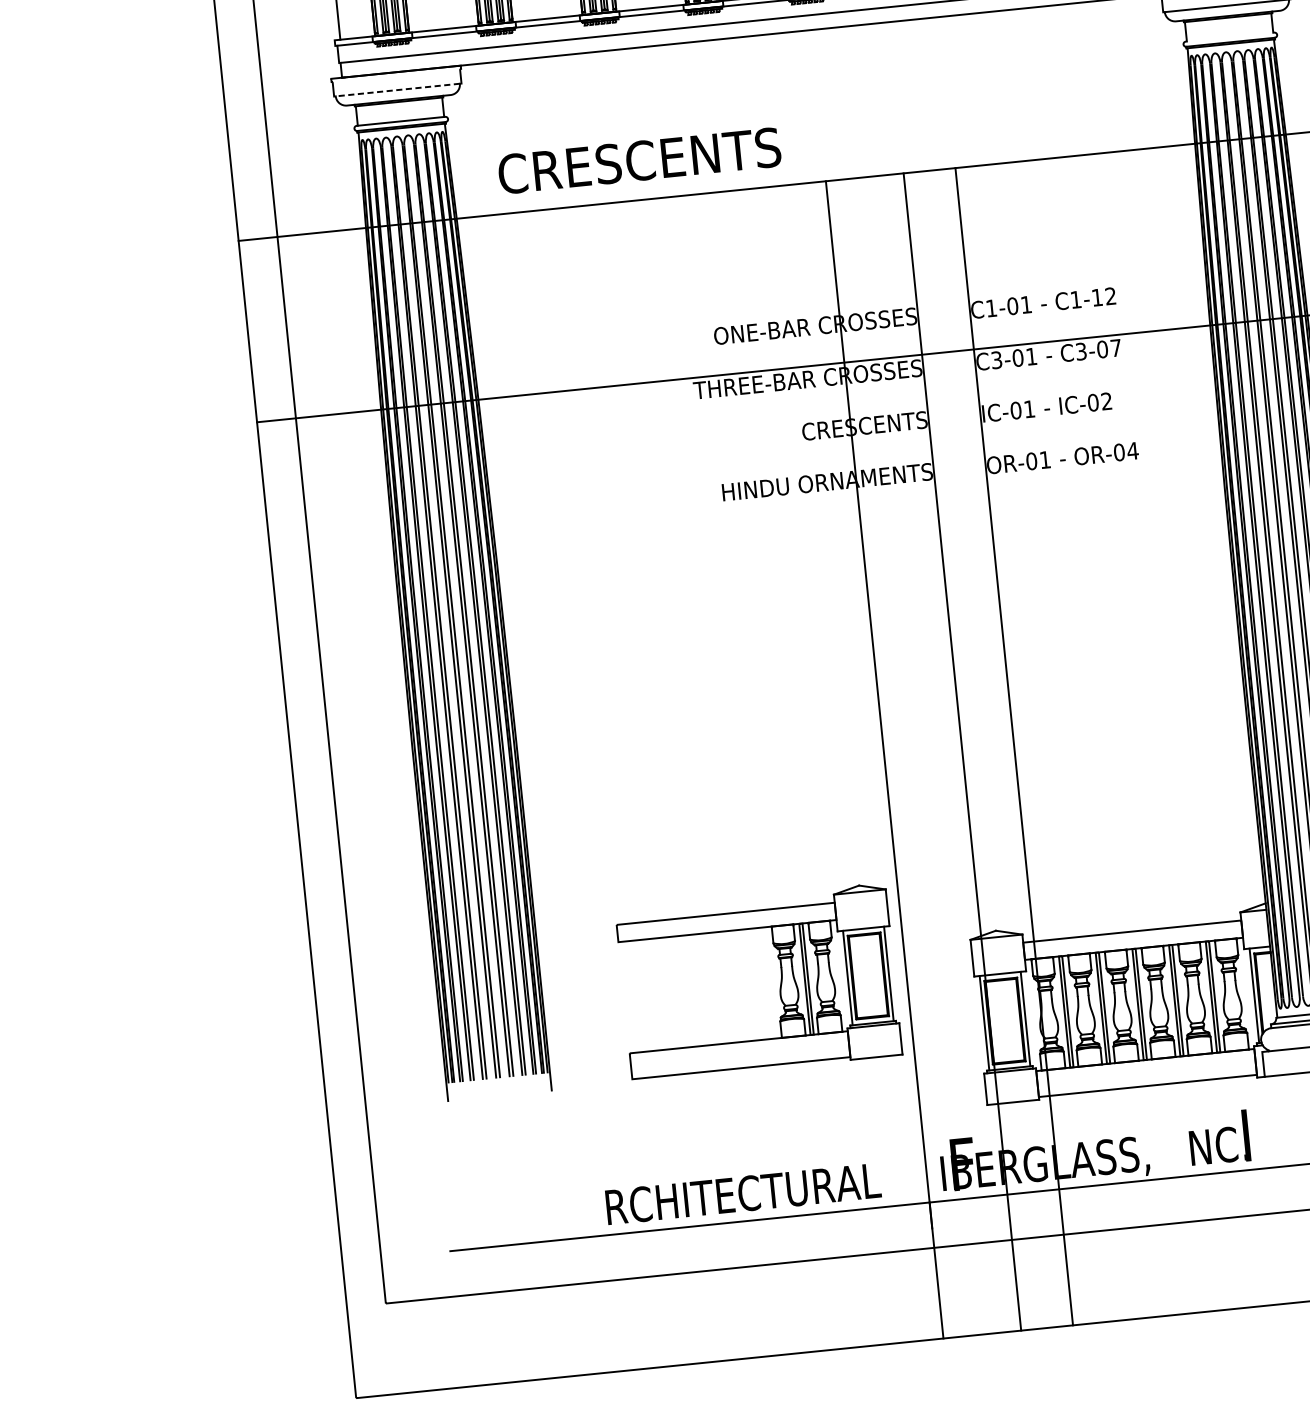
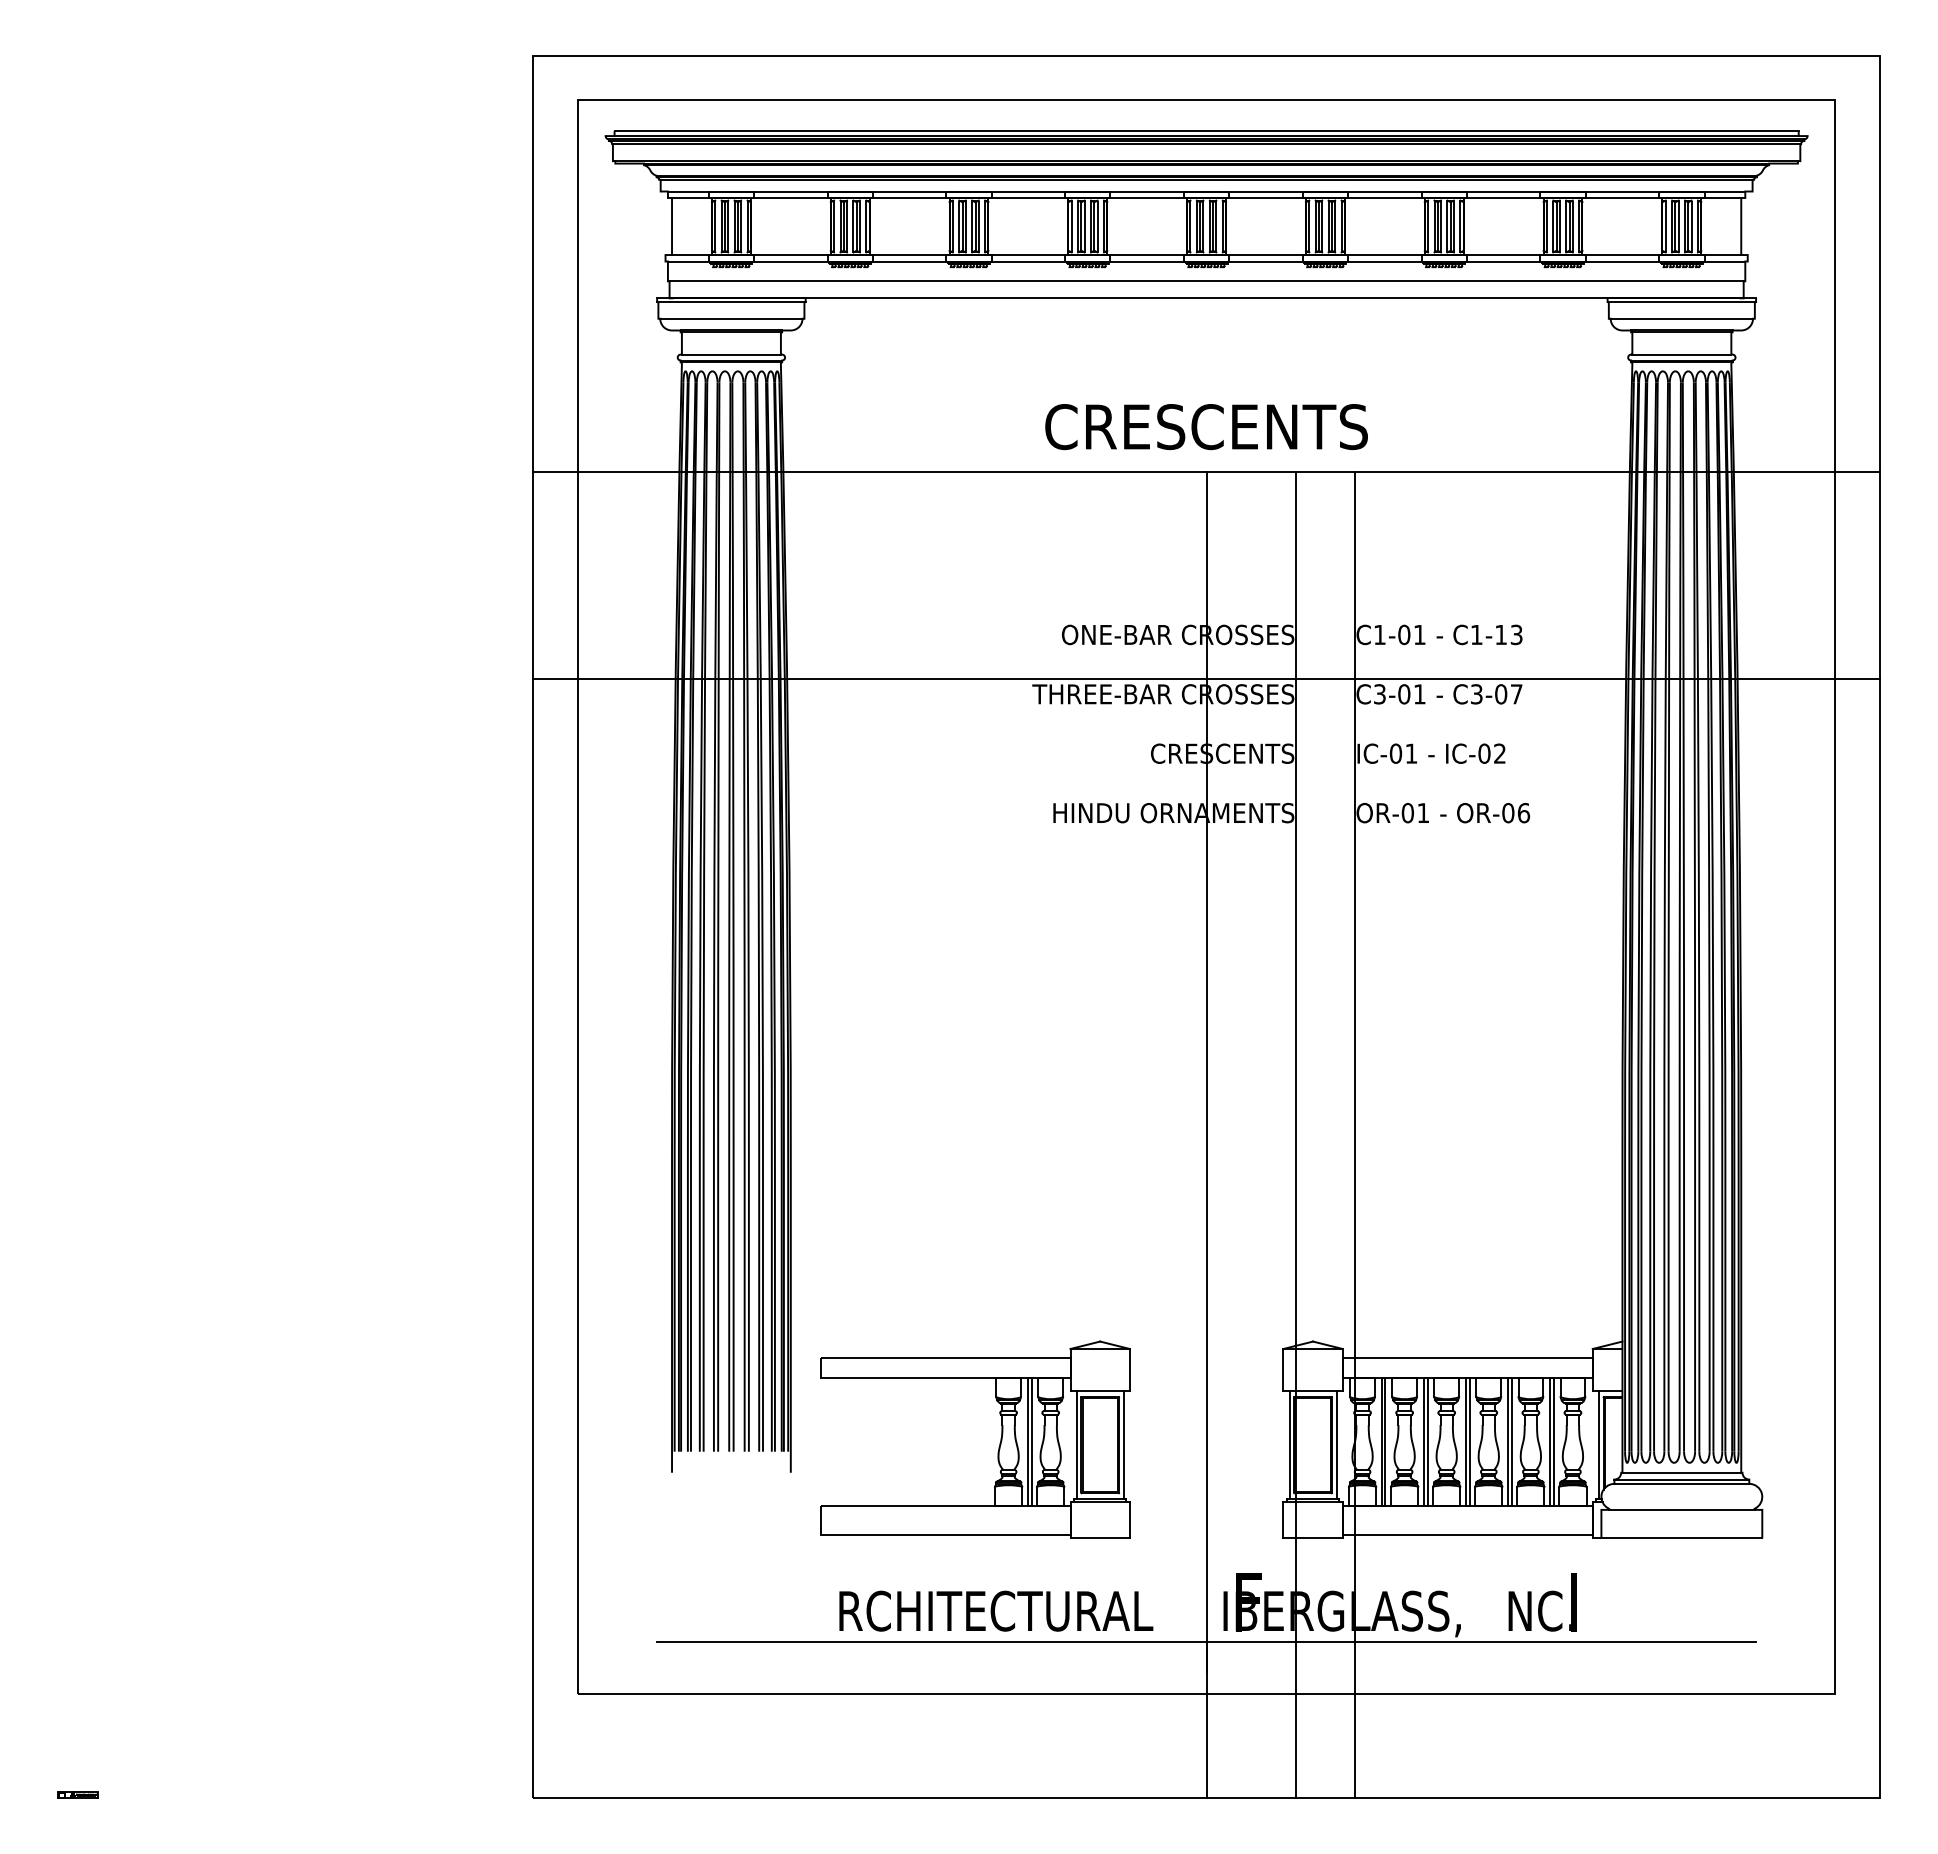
line: (1229, 37) -> (1681, 354), added
line: (396, 75) -> (731, 302), added
line: (397, 89) -> (730, 318), dashed -> solid
text: (639, 161) -> (1206, 427), moved
text: (1110, 296) -> (1516, 635), C1-12 -> C1-13
text: (1132, 450) -> (1523, 812), OR-04 -> OR-06
part: (780, 983) -> (999, 1443), moved

